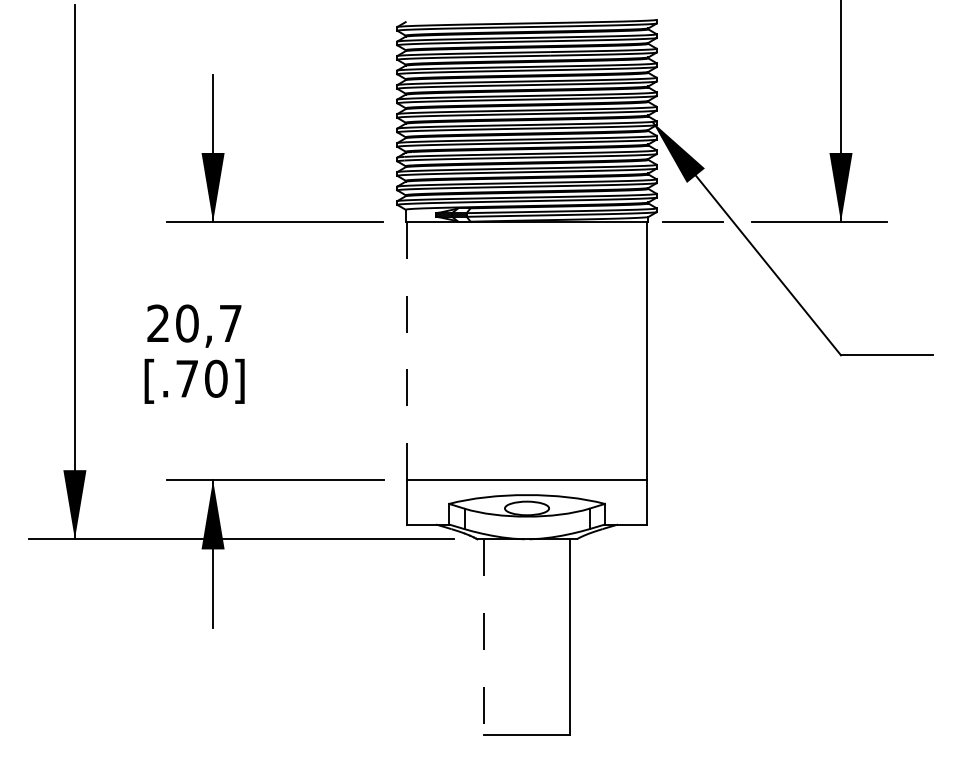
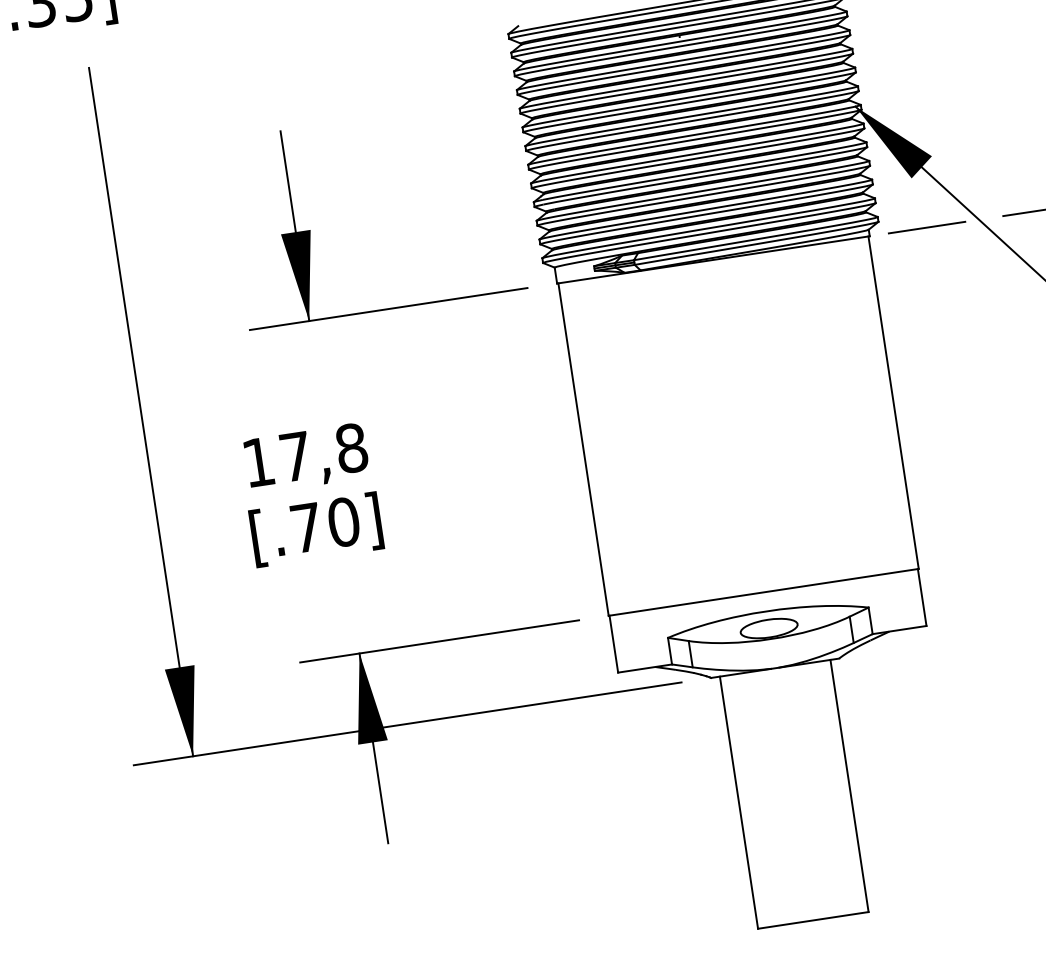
text: (194, 323) -> (305, 455), 20,7 -> 17,8
line: (406, 351) -> (583, 449), dashed -> solid
line: (484, 637) -> (739, 802), dashed -> solid

